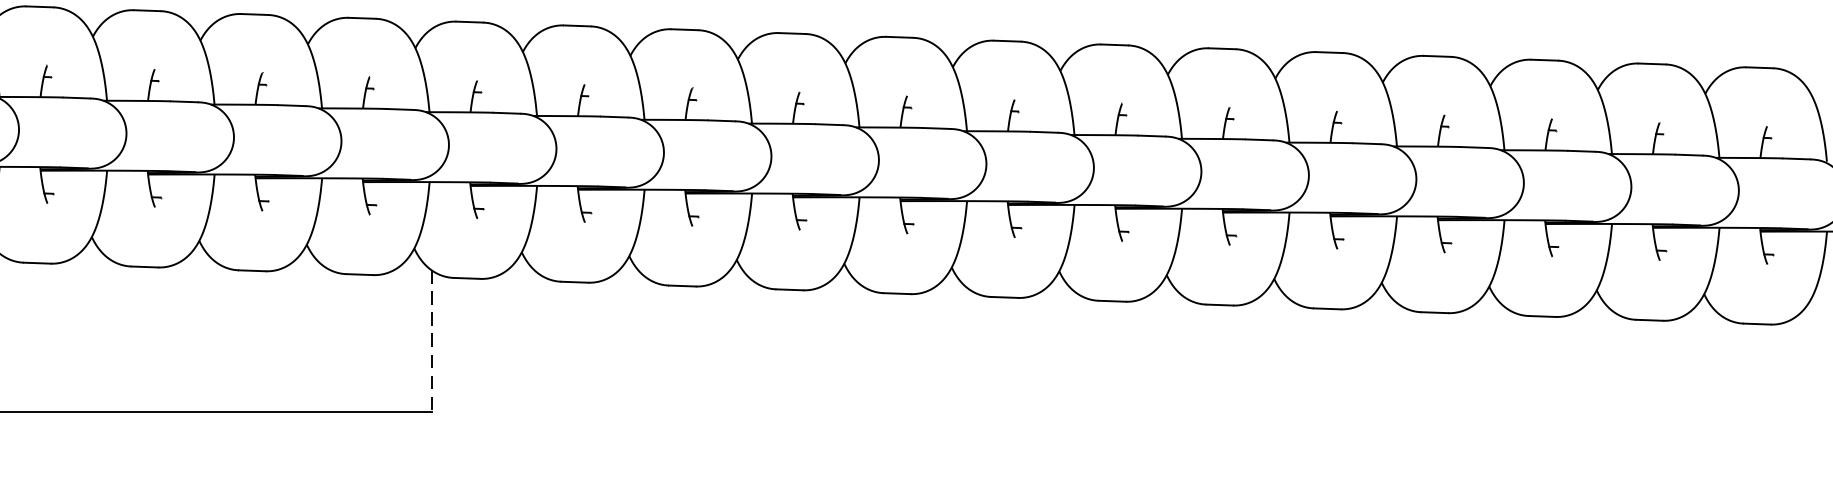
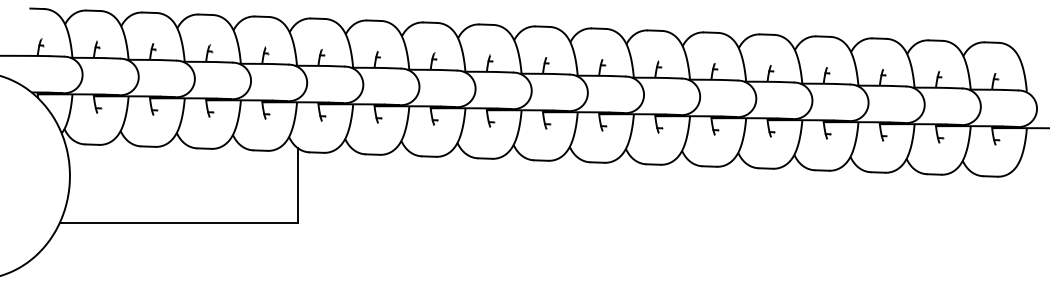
line: (432, 341) -> (298, 185), dashed -> solid

